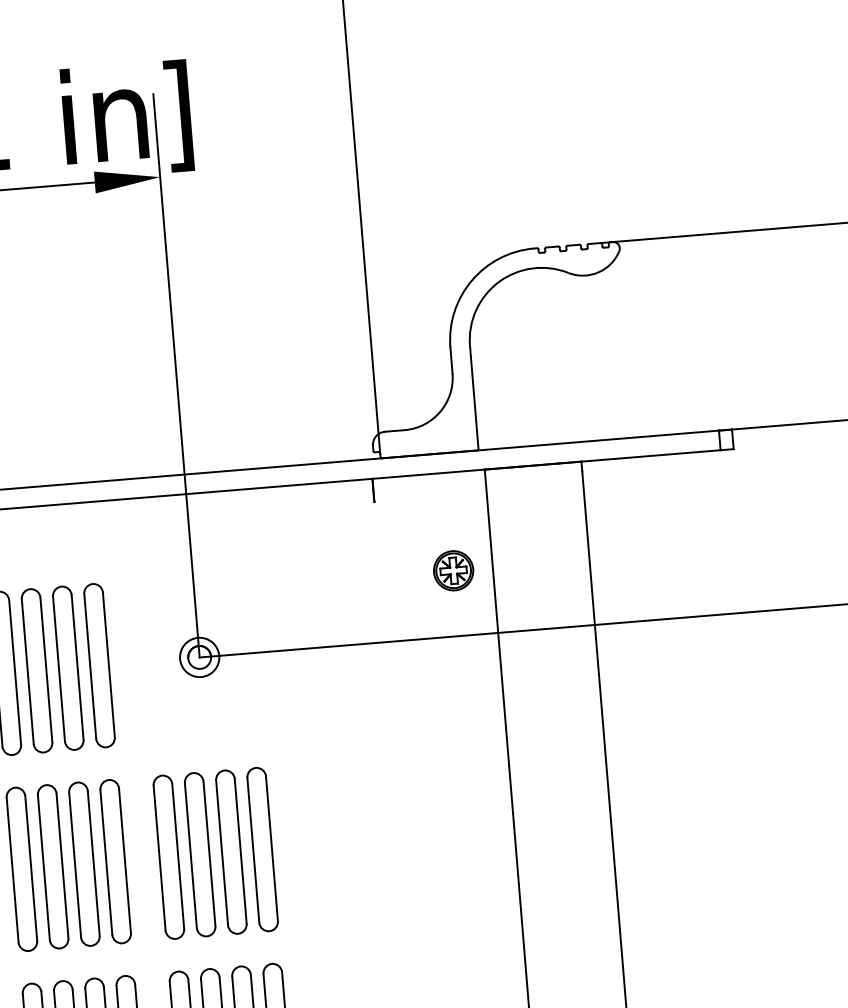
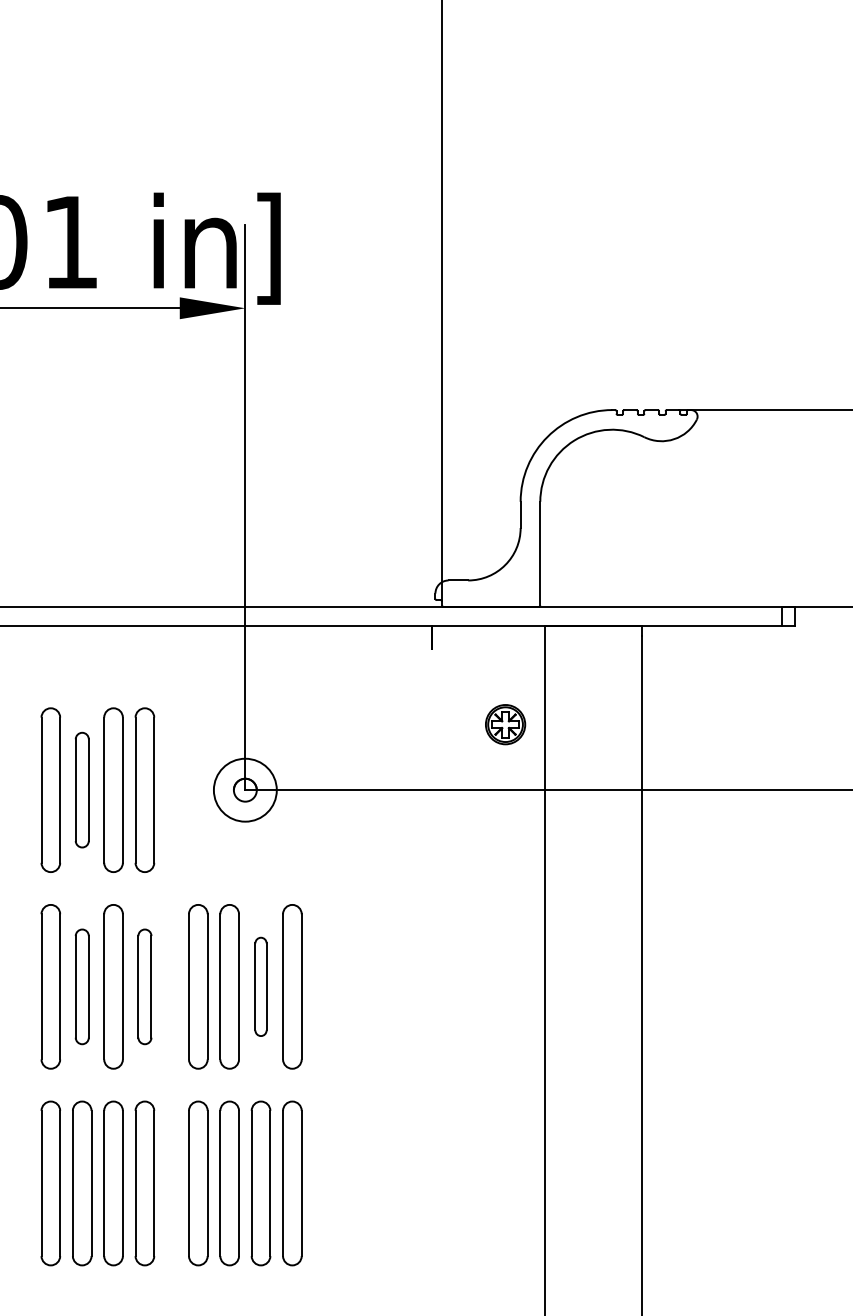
circle: (199, 656) -> (245, 789), size x1.6
part: (37, 670) -> (82, 789), size x0.7
part: (230, 851) -> (260, 986), size x0.6
part: (115, 861) -> (144, 986), size x0.7
part: (53, 866) -> (82, 986), size x0.7

